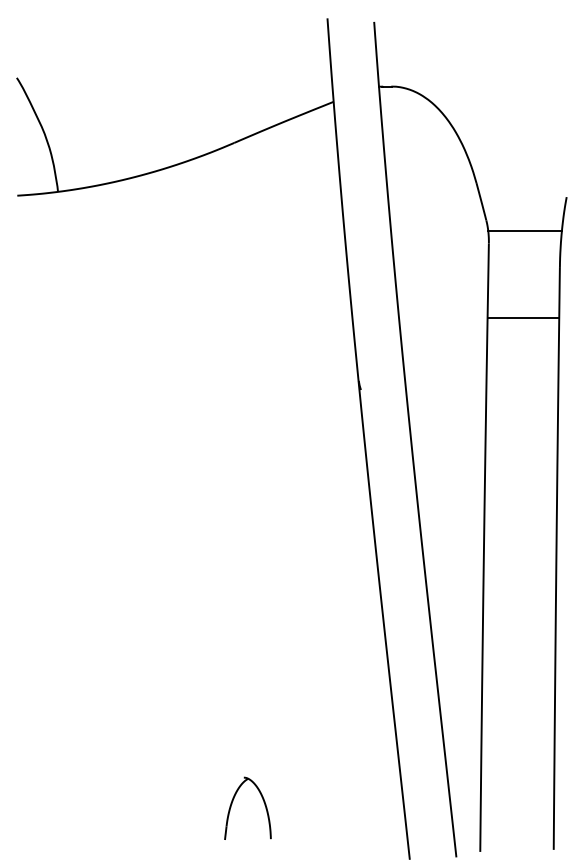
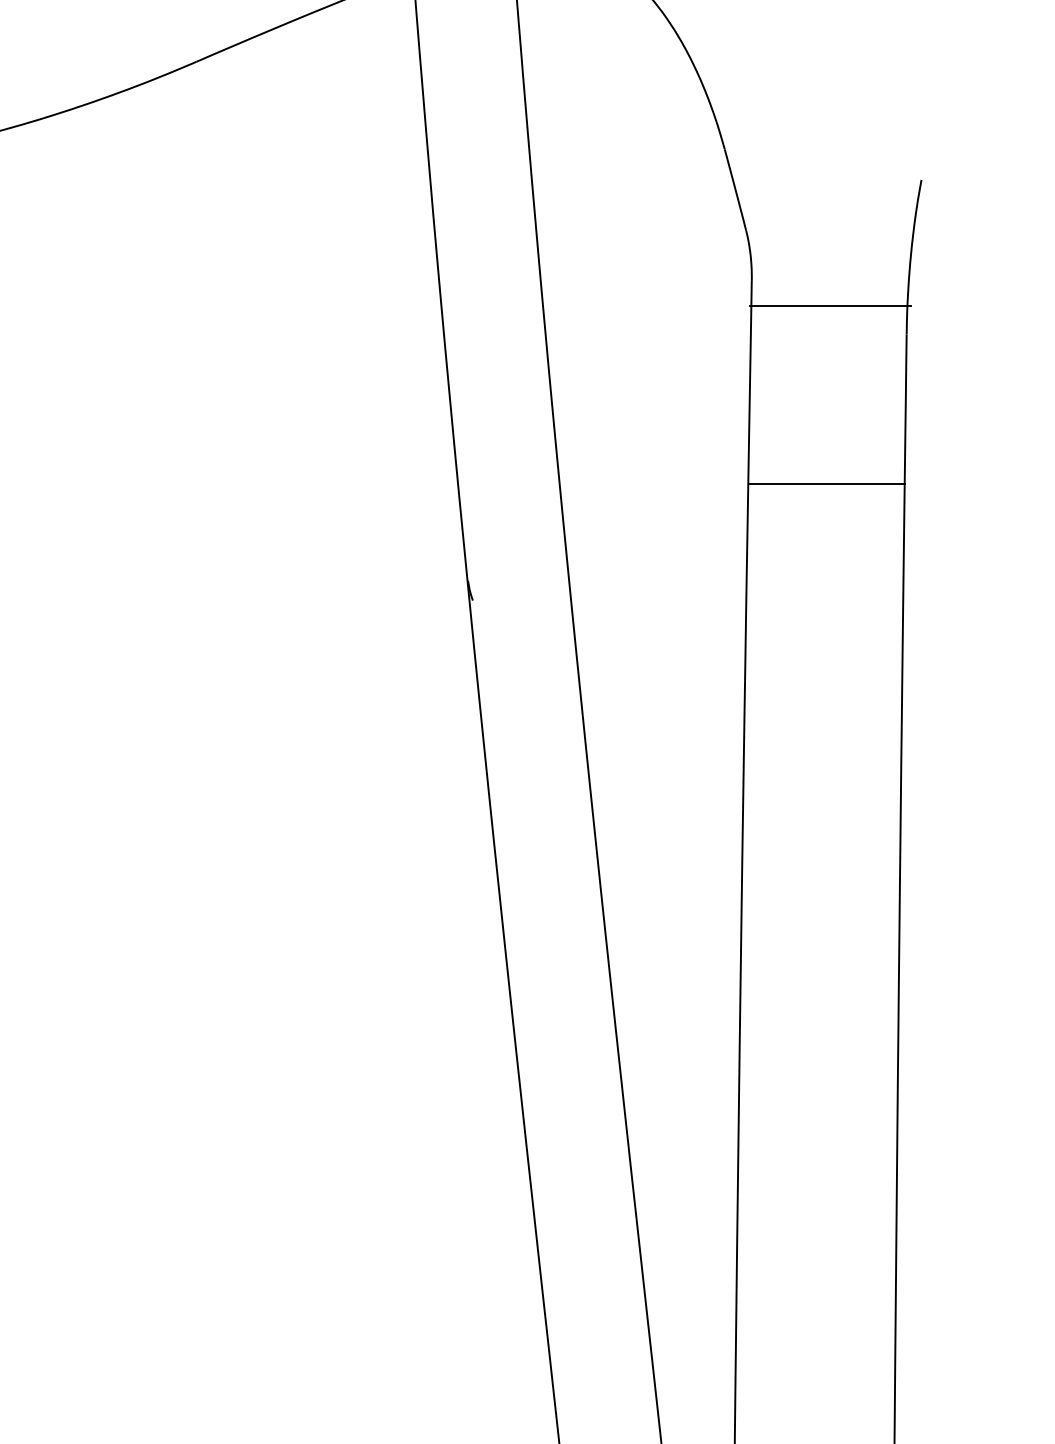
line: (524, 230) -> (829, 305), moved
line: (523, 317) -> (827, 483), moved

